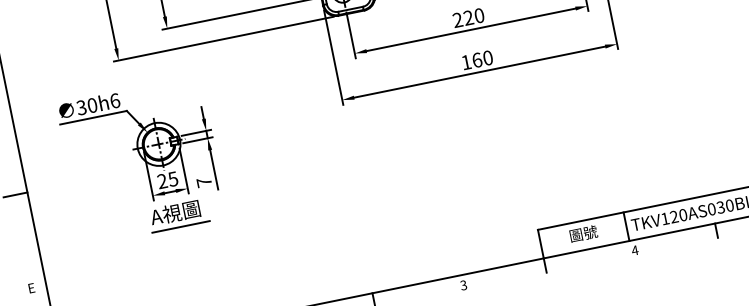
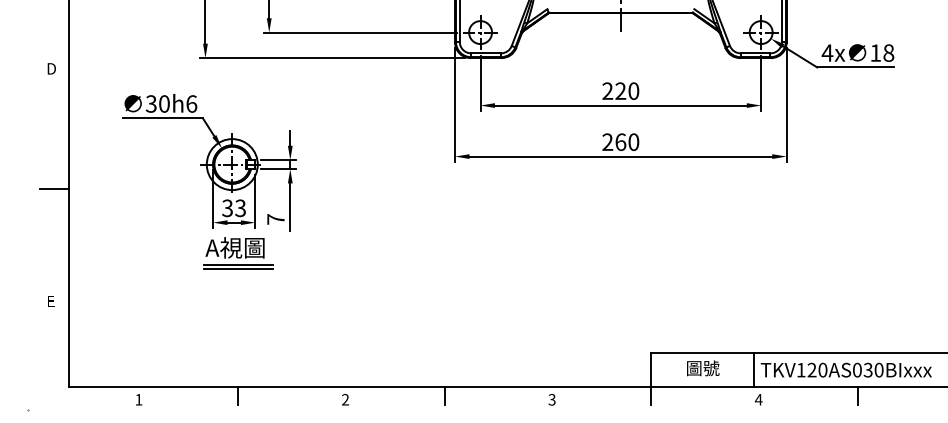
text: (466, 61) -> (607, 141), 160 -> 260
text: (167, 180) -> (233, 208), 25 -> 33
line: (181, 230) -> (238, 269), added

